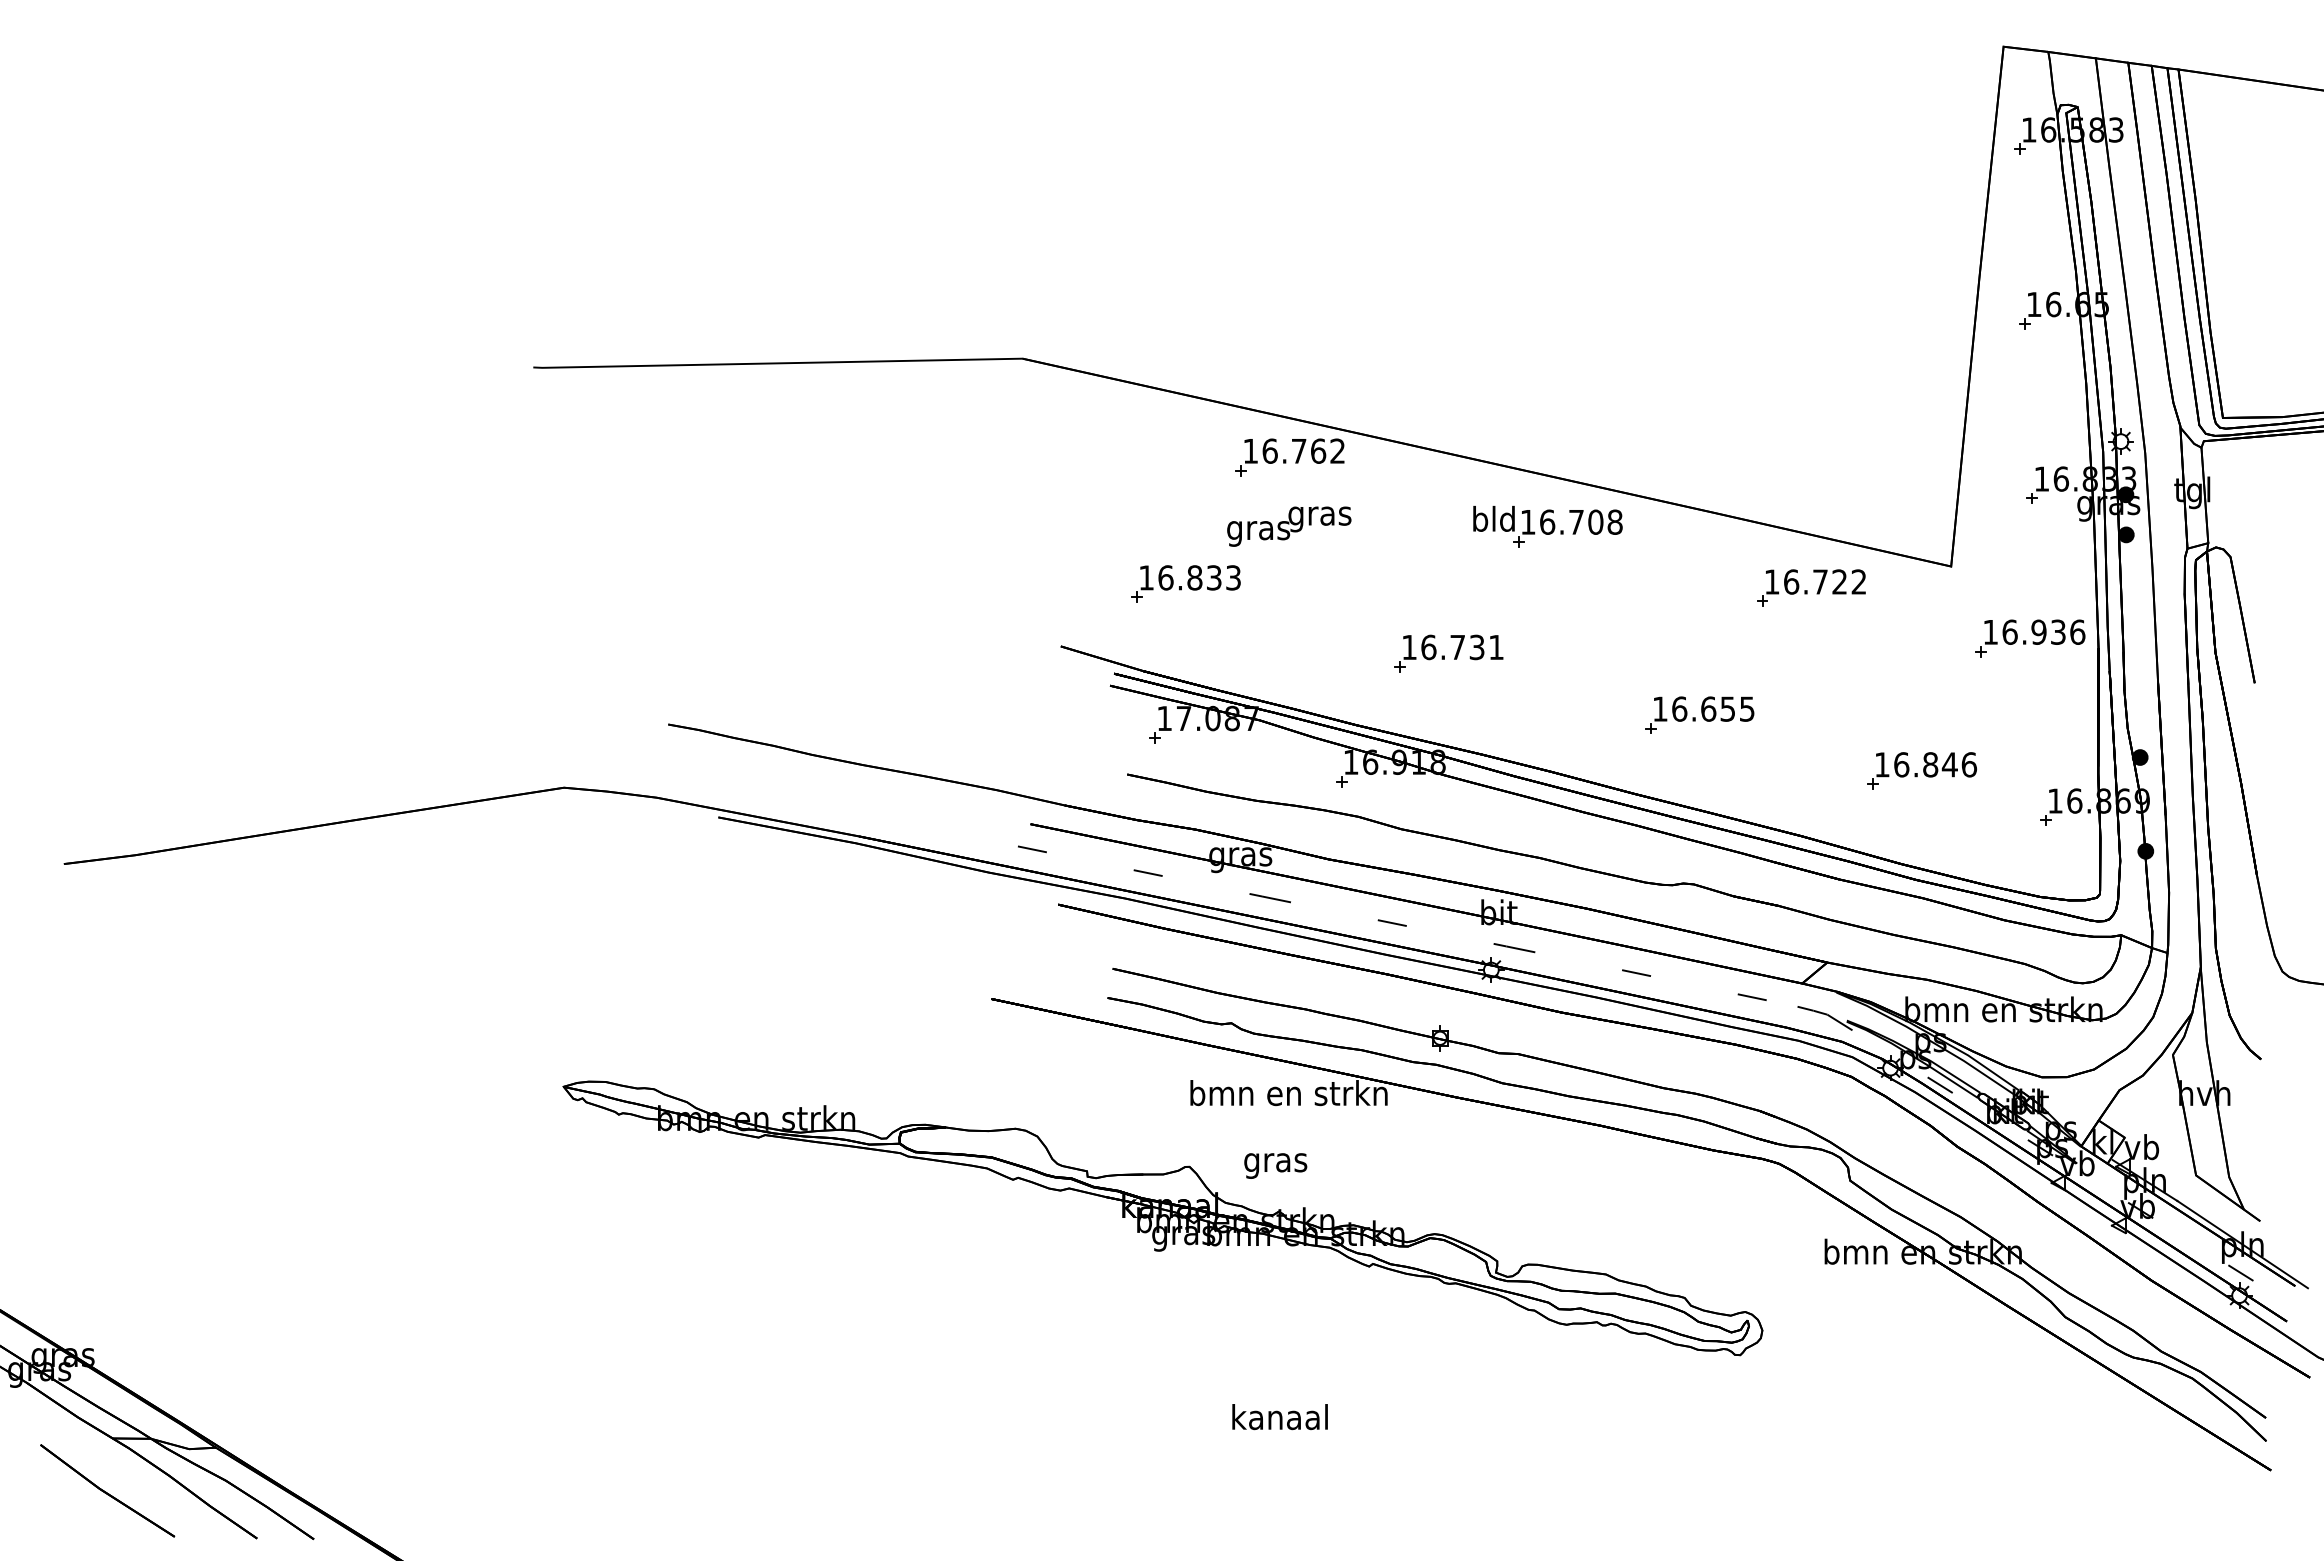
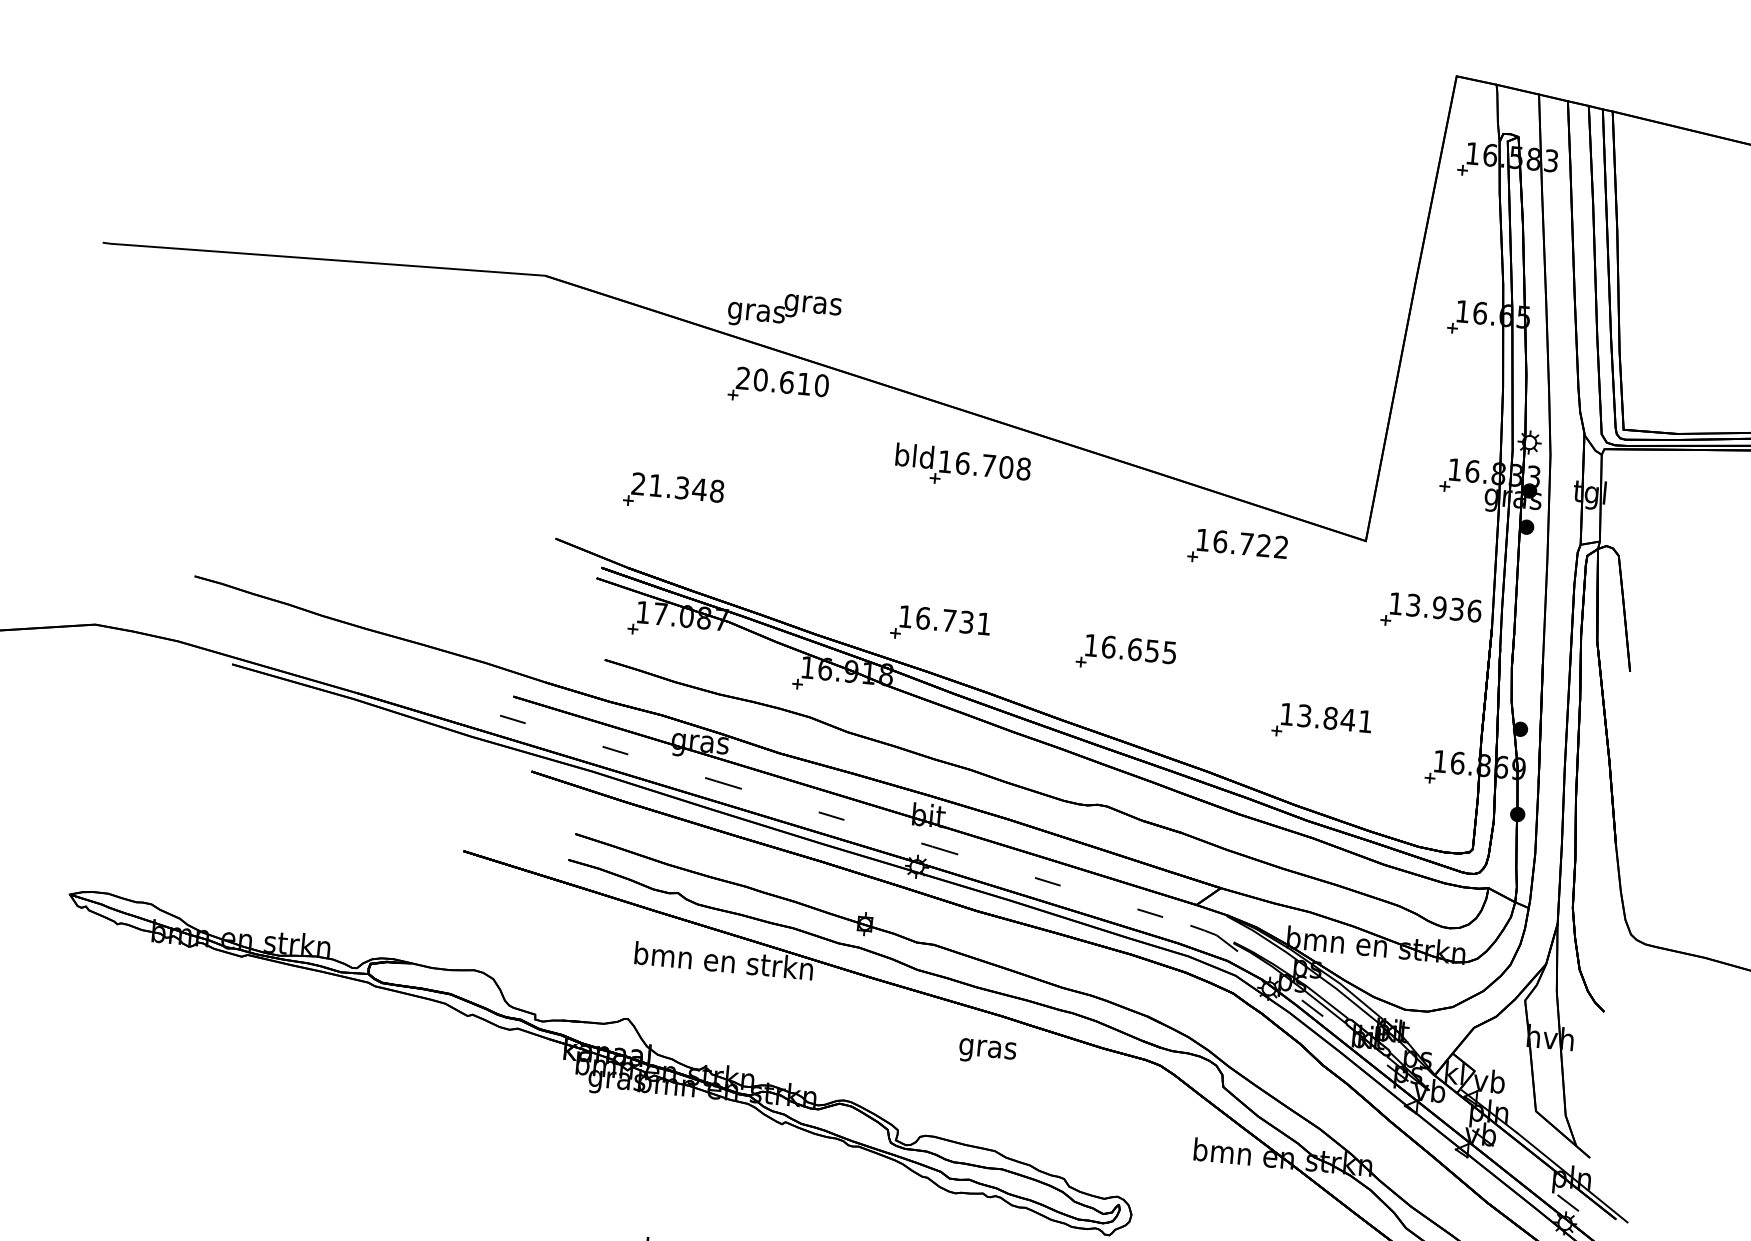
text: (1294, 450) -> (782, 381), 16.762 -> 20.610
text: (1289, 526) -> (784, 311), moved
part: (1547, 526) -> (962, 467), moved
text: (1190, 577) -> (678, 487), 16.833 -> 21.348
text: (2009, 631) -> (1413, 604), 16.936 -> 13.936
part: (1448, 653) -> (940, 625), moved
text: (1935, 764) -> (1335, 718), 16.846 -> 13.841
text: (1275, 1165) -> (987, 1051), moved

